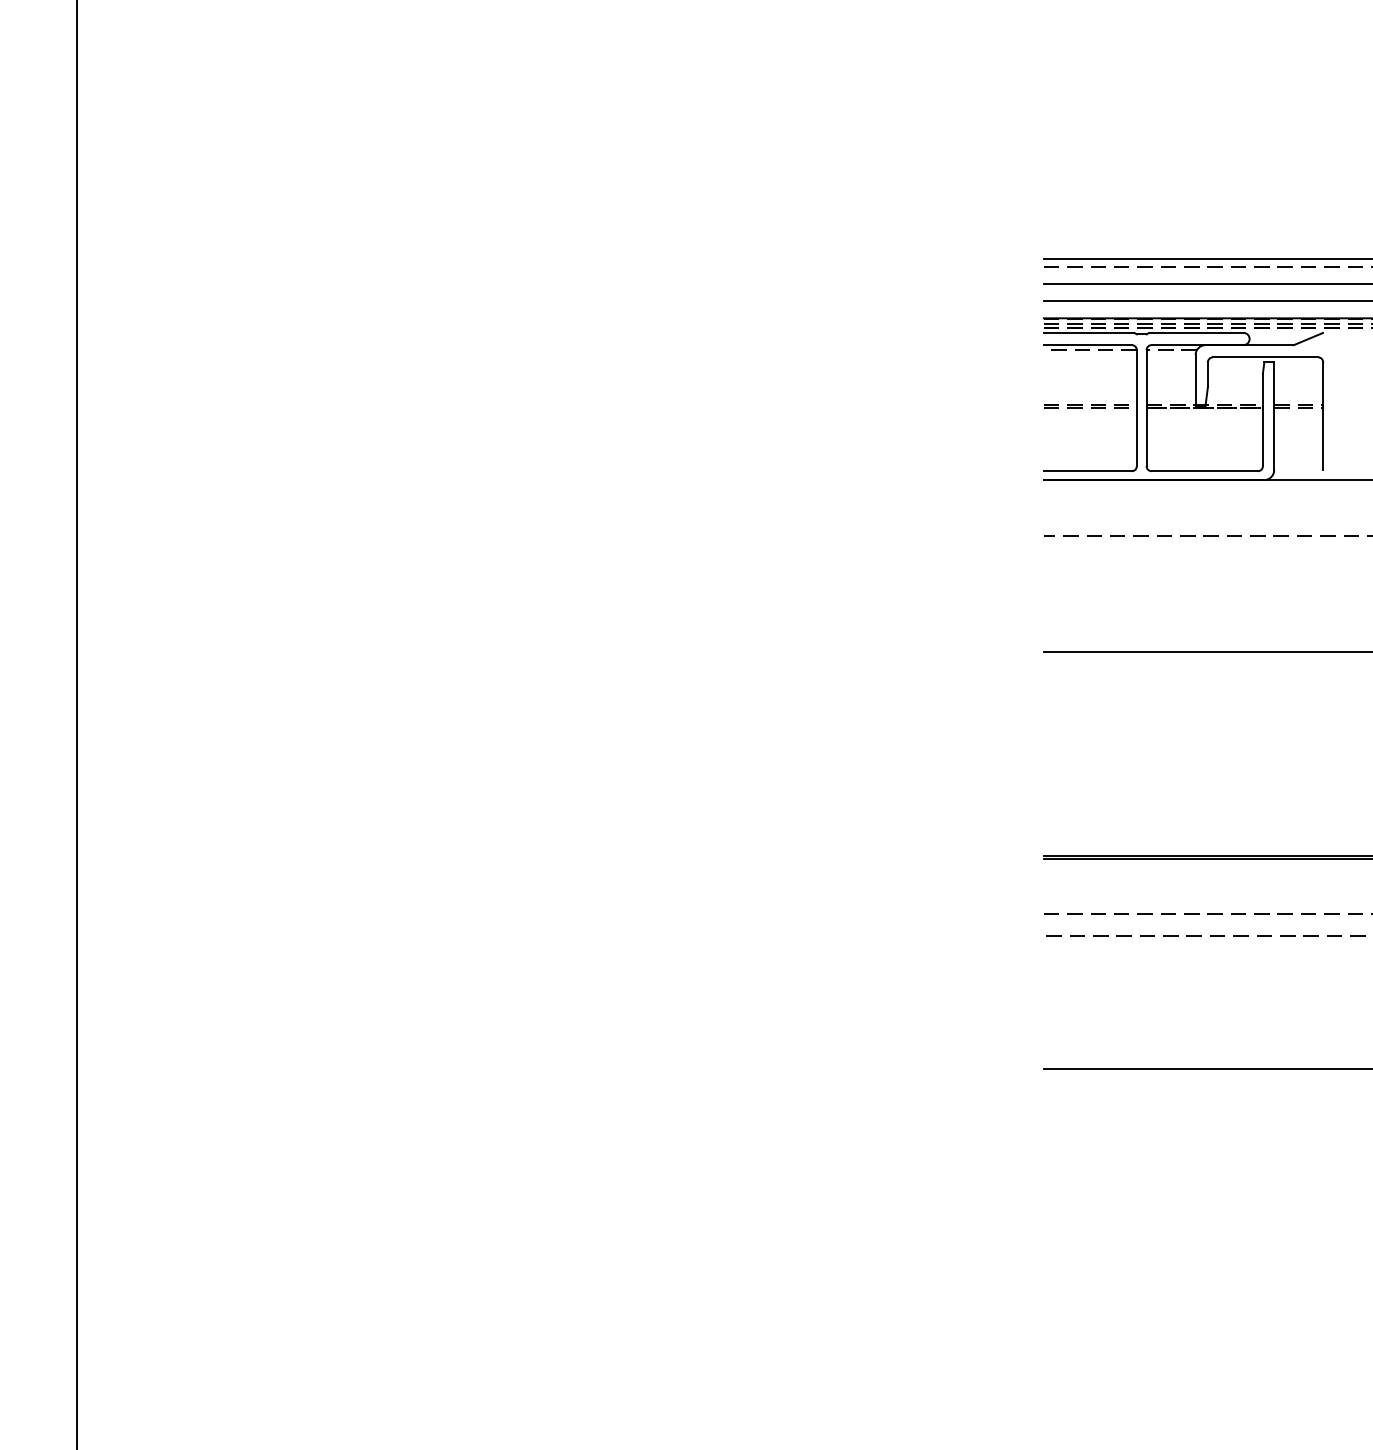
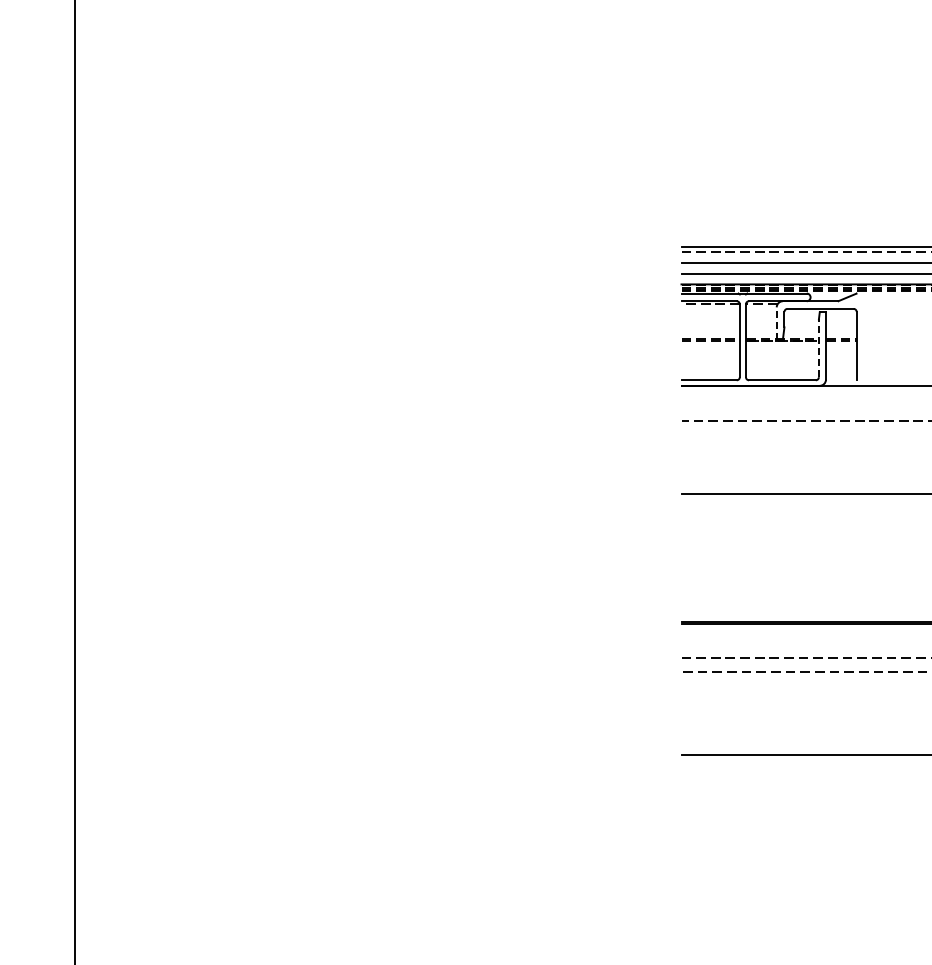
line: (1195, 380) -> (776, 323), solid -> dashed
line: (1262, 420) -> (818, 348), solid -> dashed

